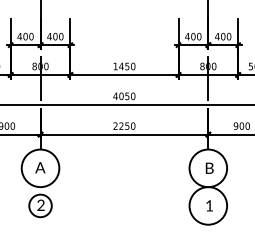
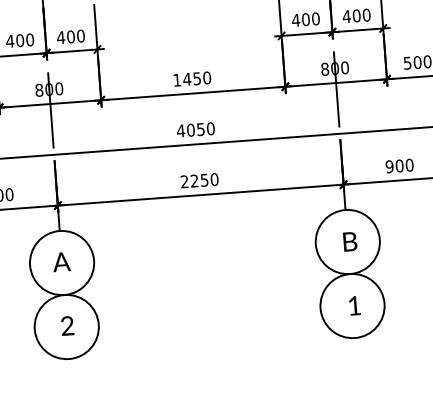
circle: (40, 205) -> (66, 326), size x1.67

